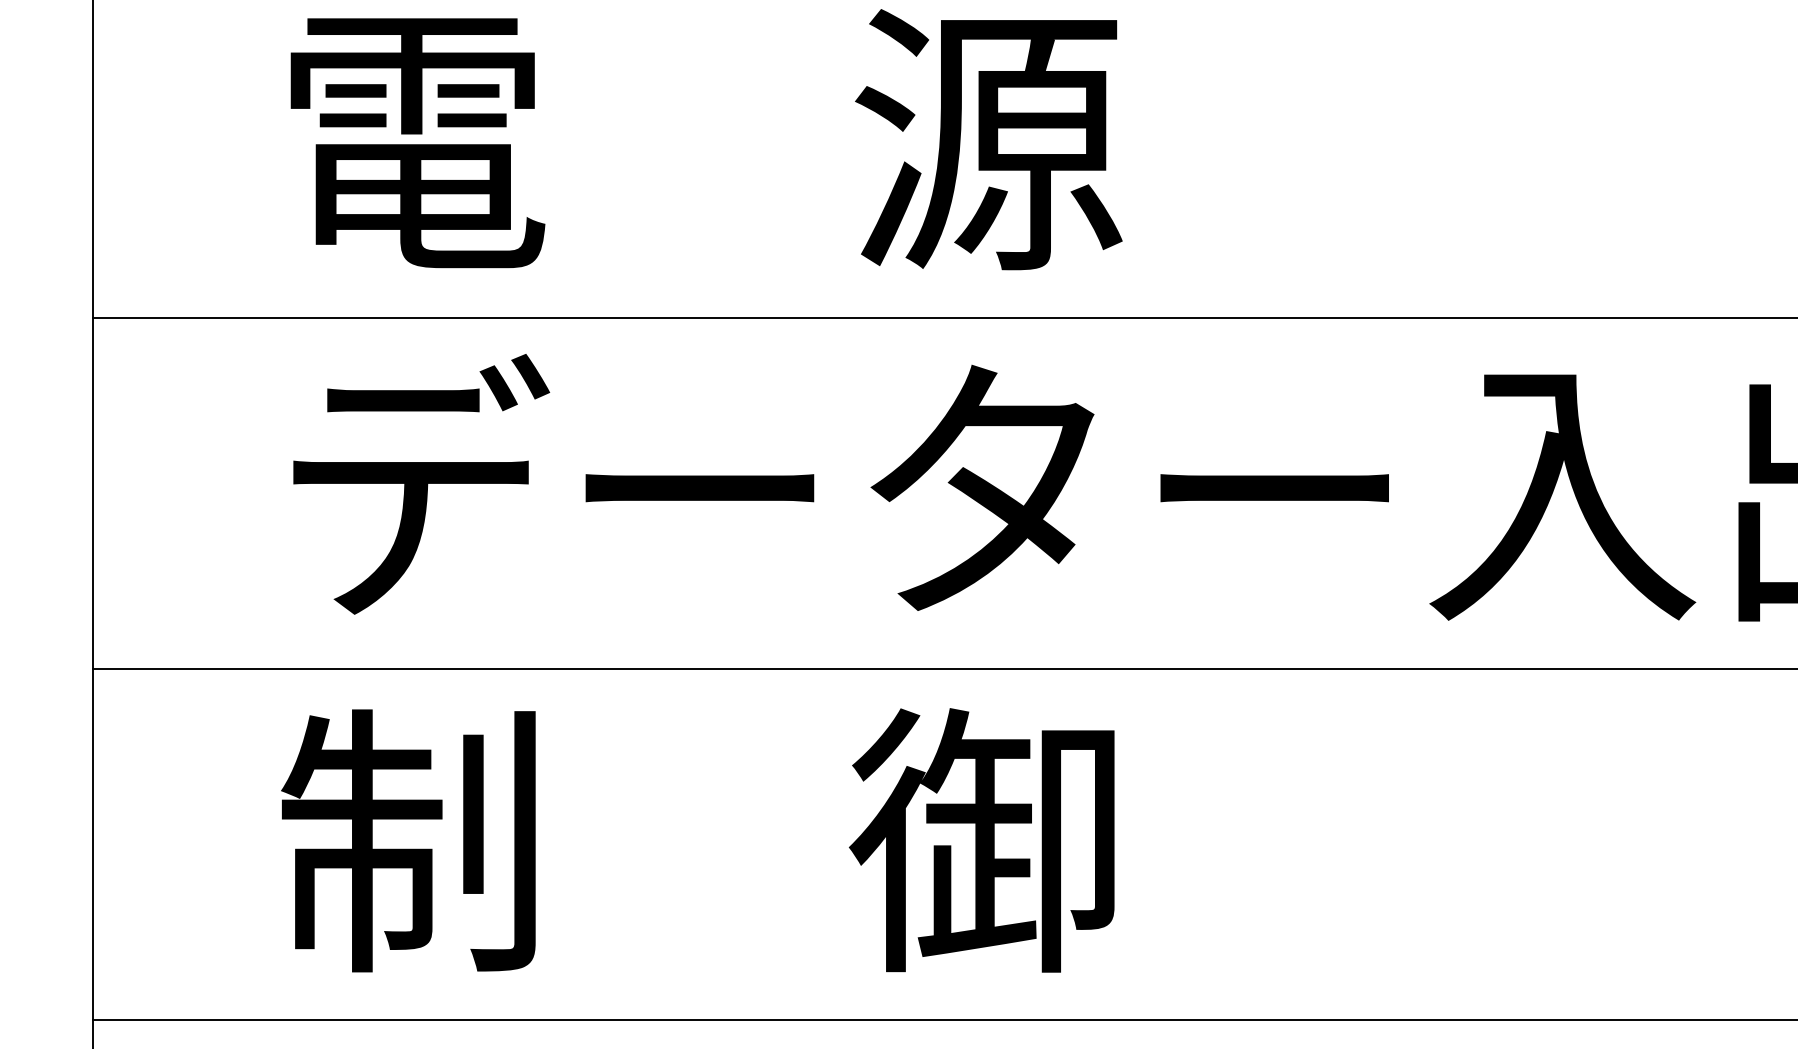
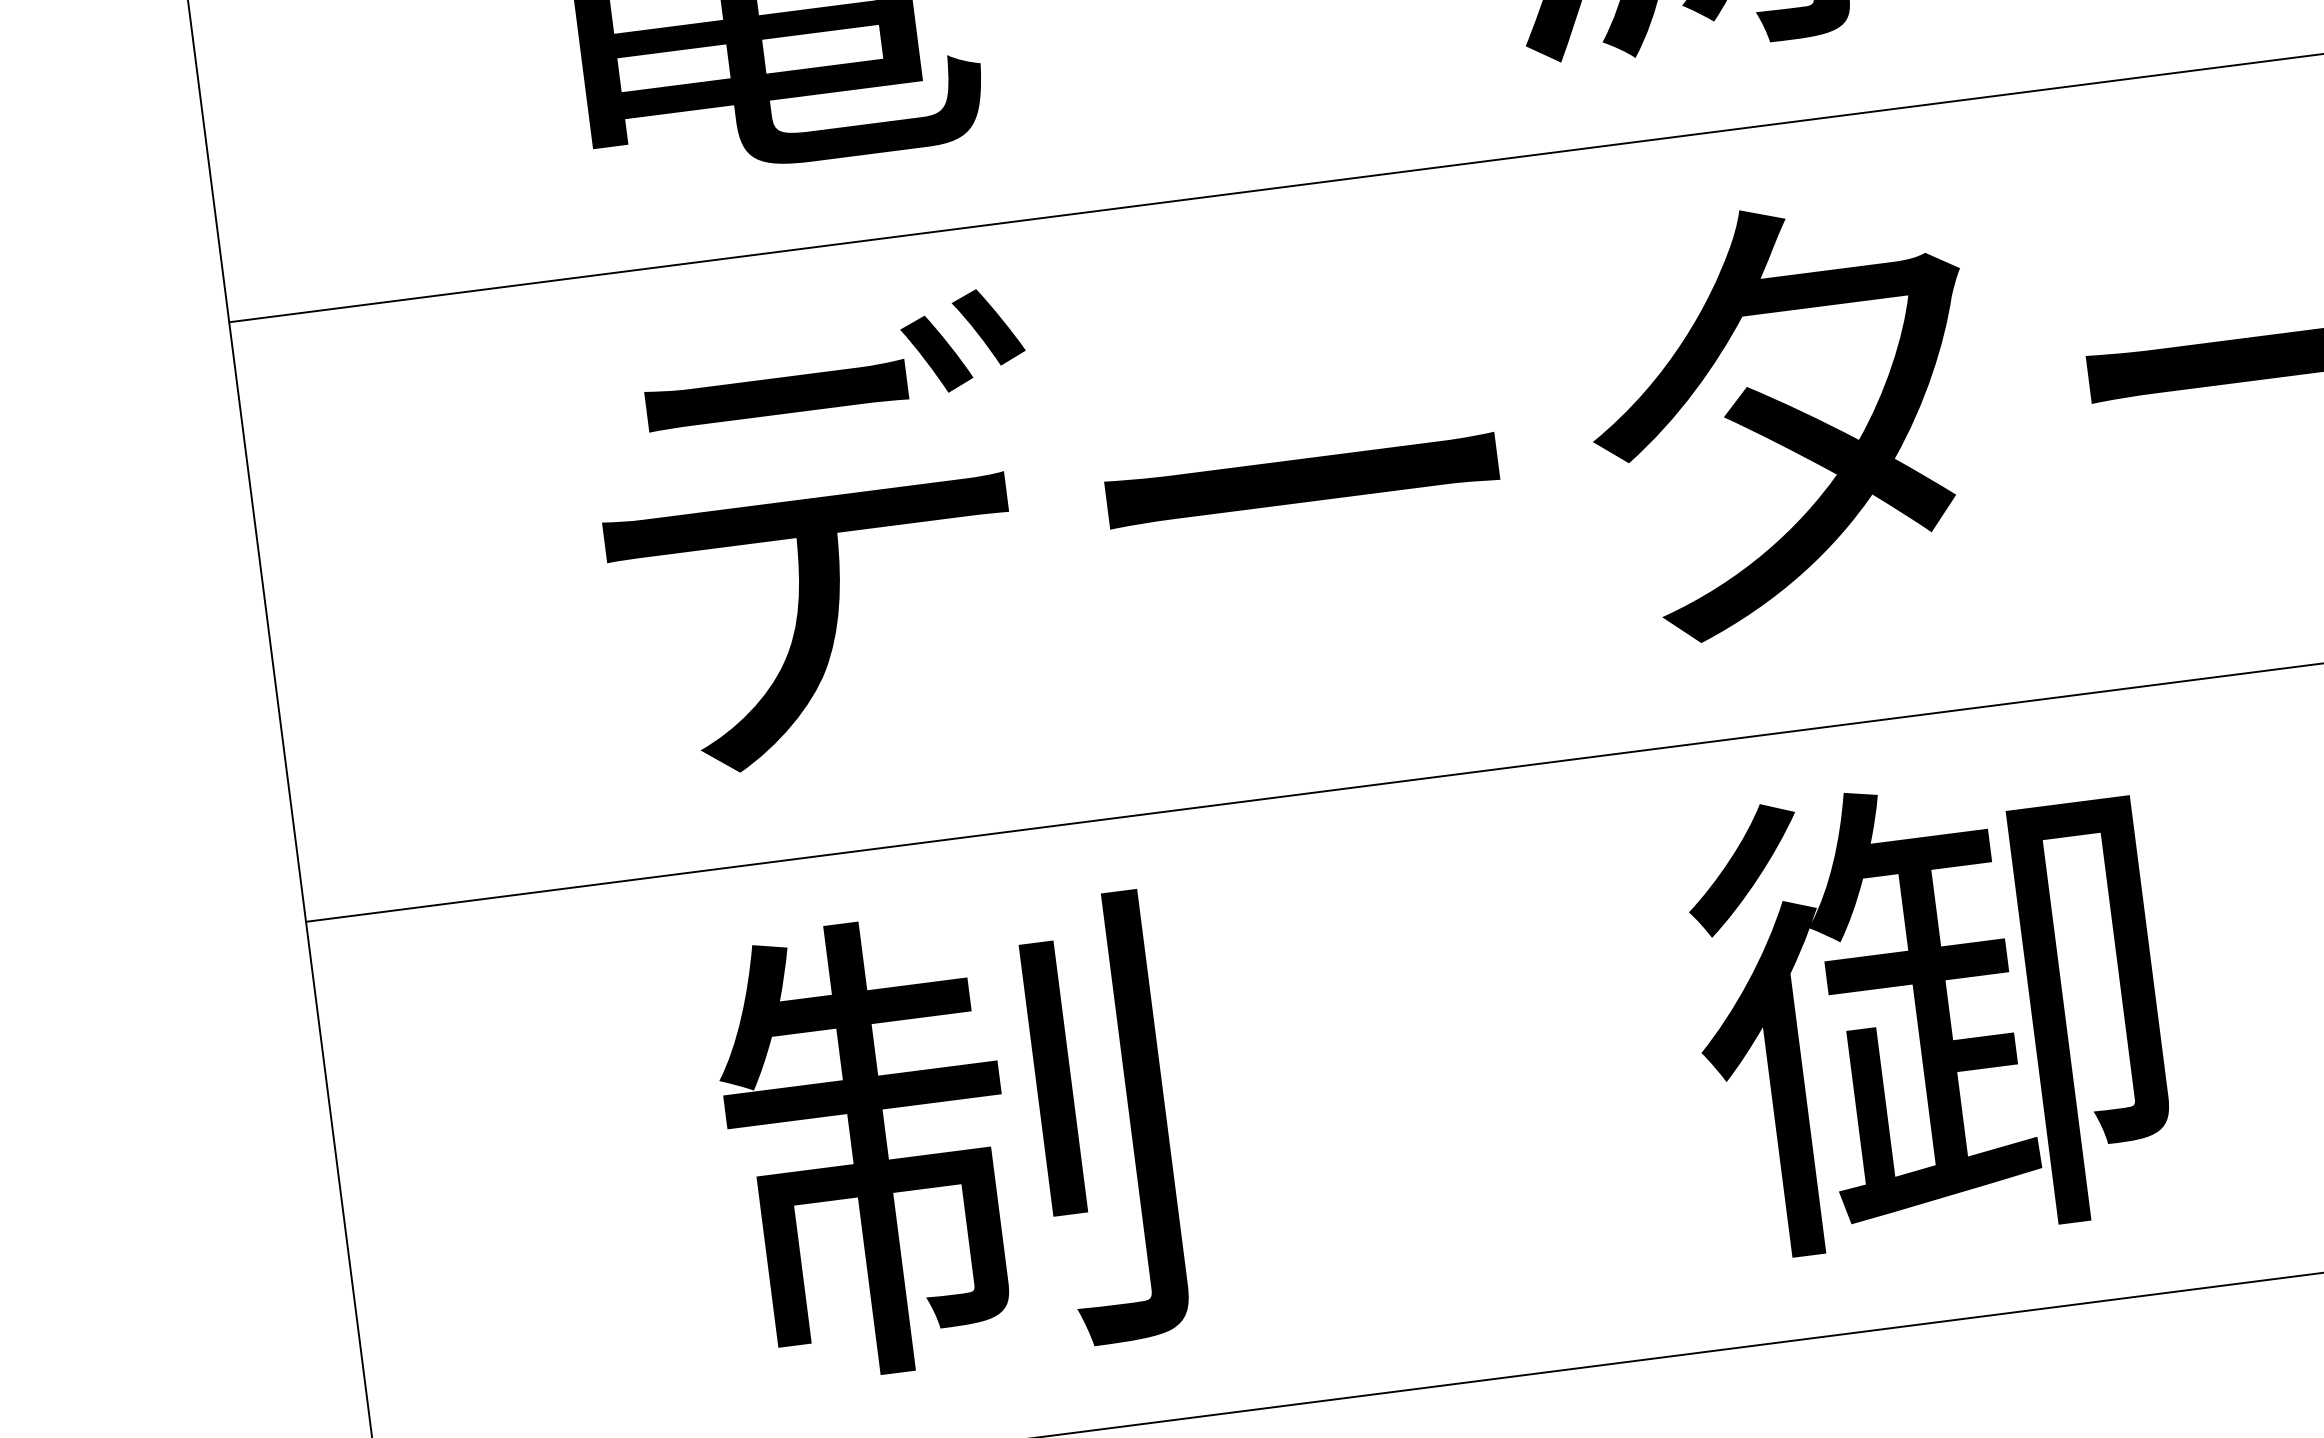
text: (697, 840) -> (1441, 1074), moved

